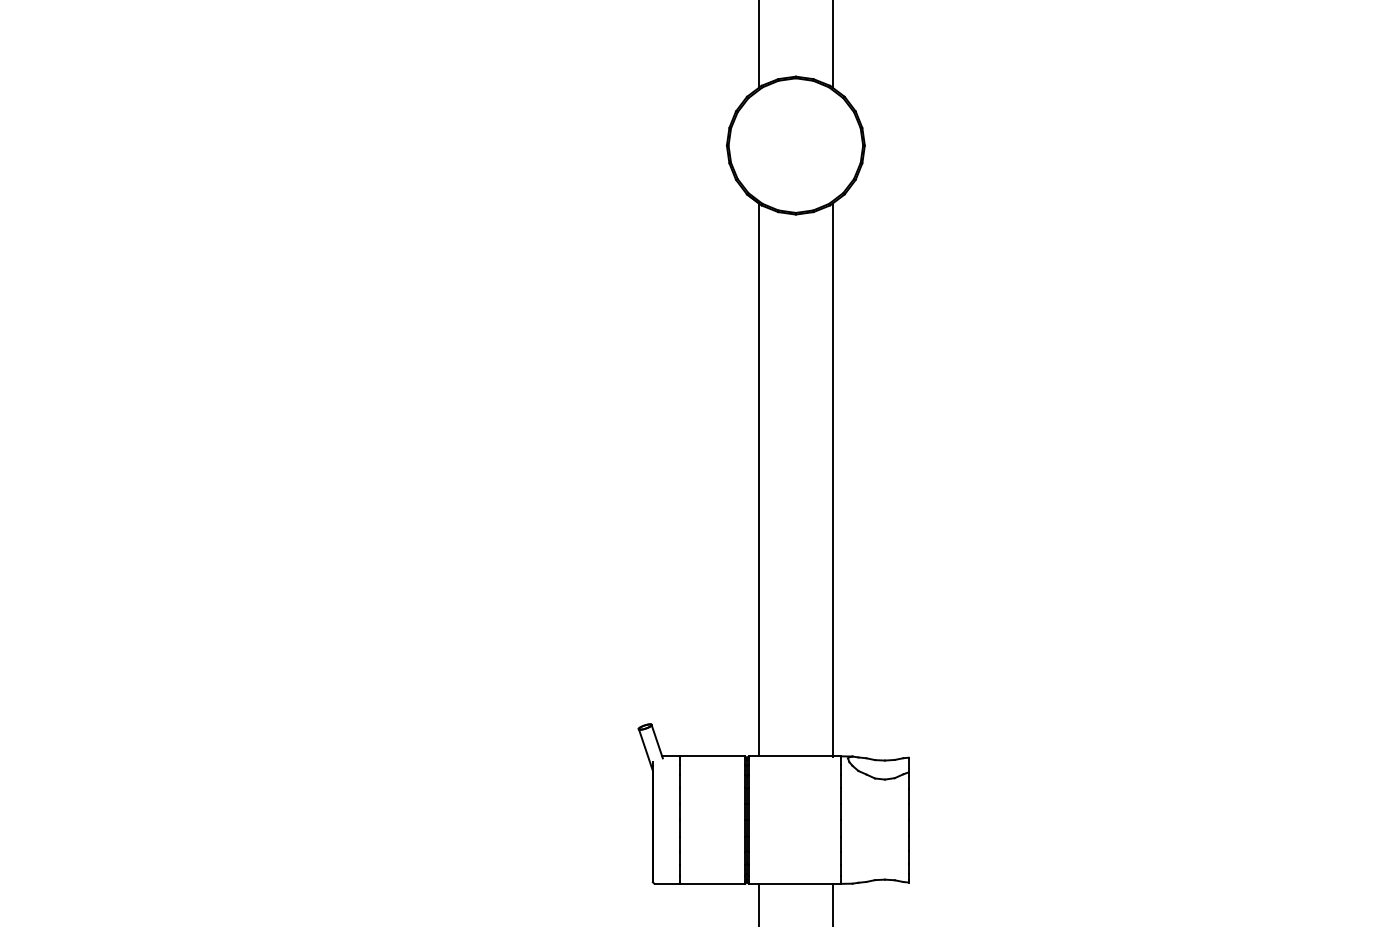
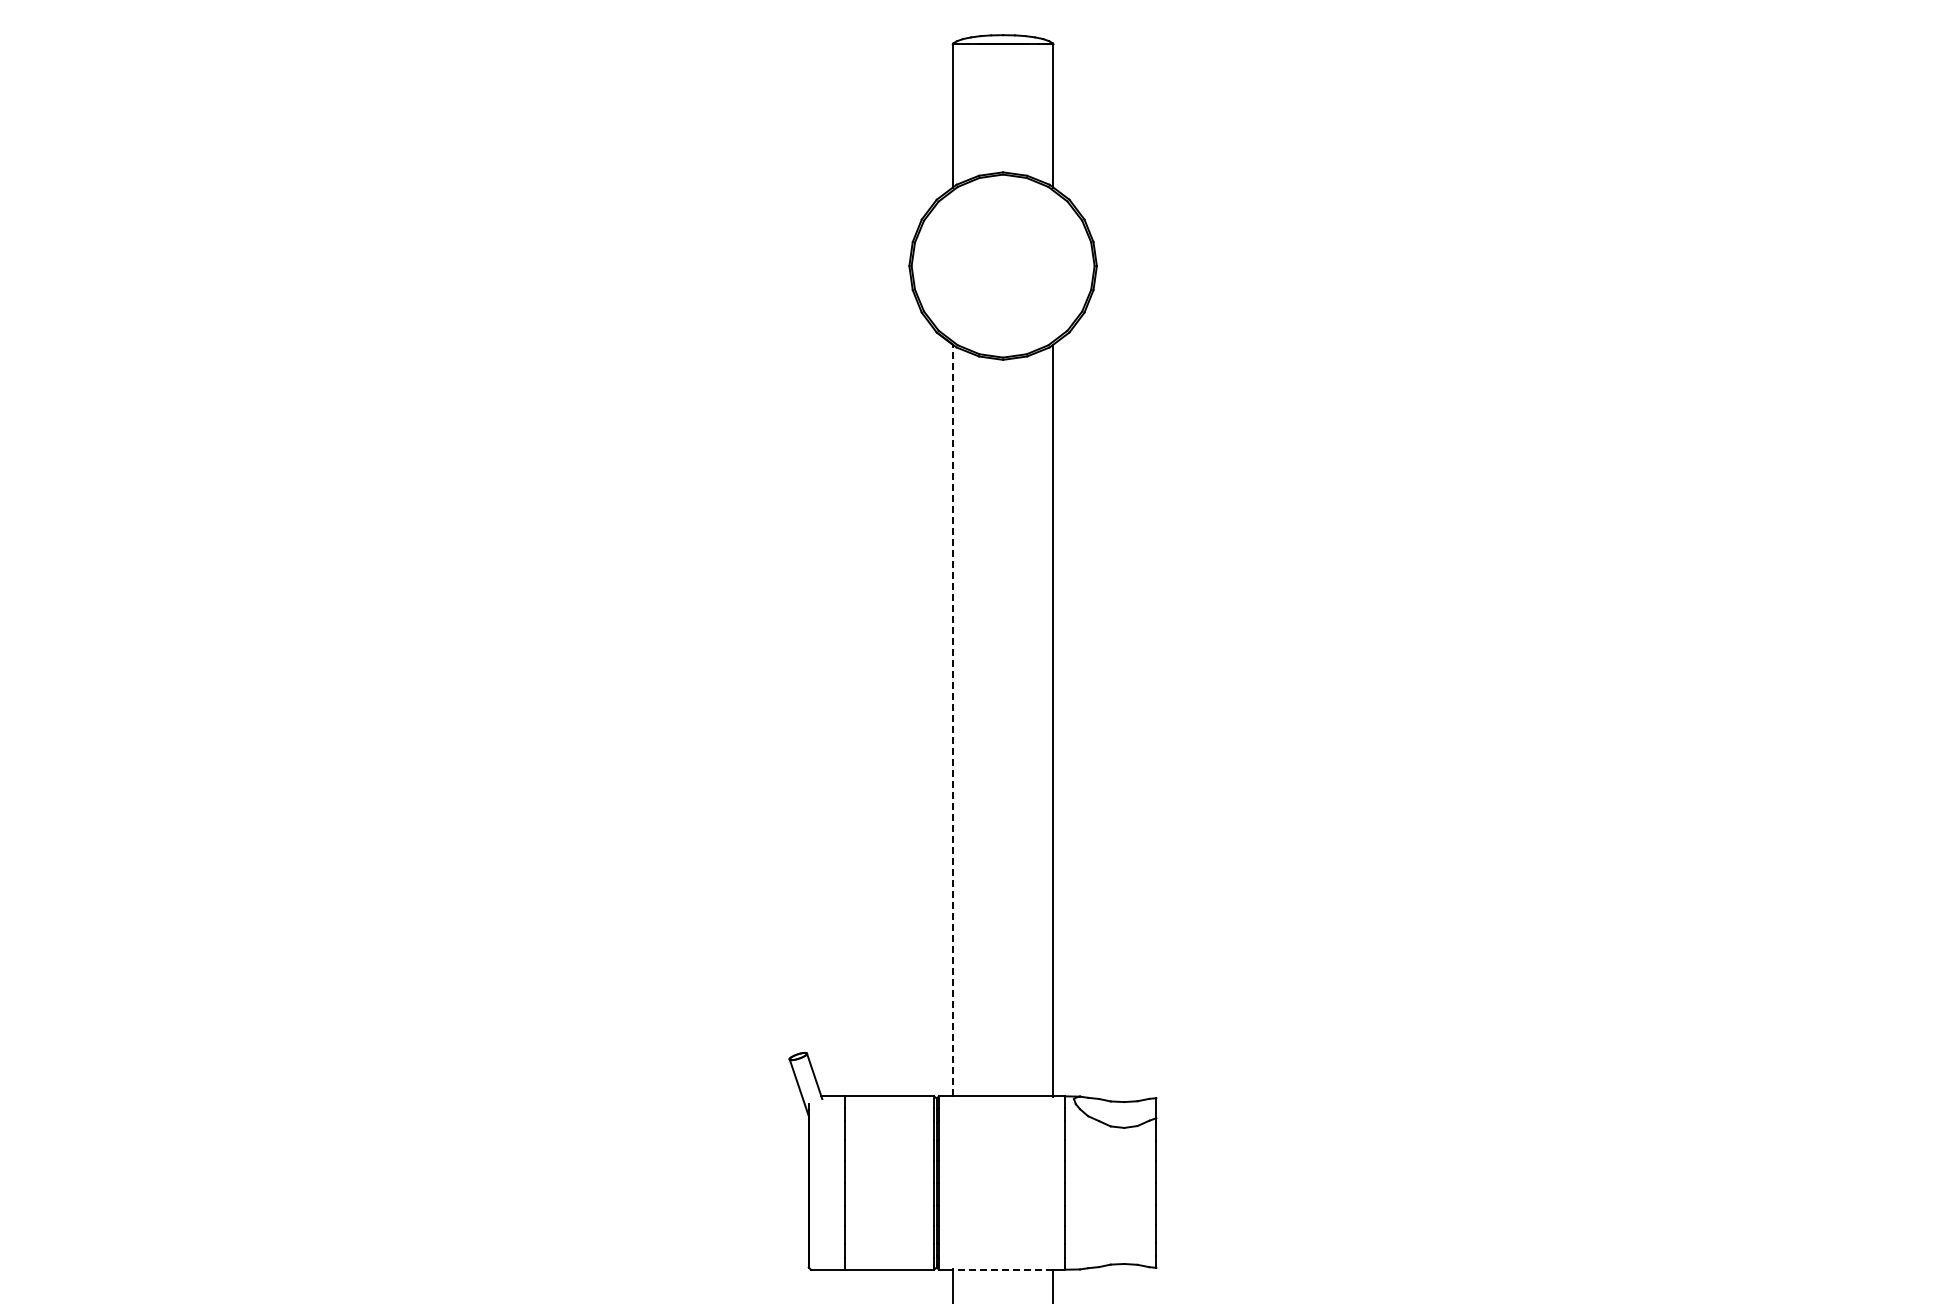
line: (758, 479) -> (952, 720), solid -> dashed
line: (795, 883) -> (1002, 1269), solid -> dashed

